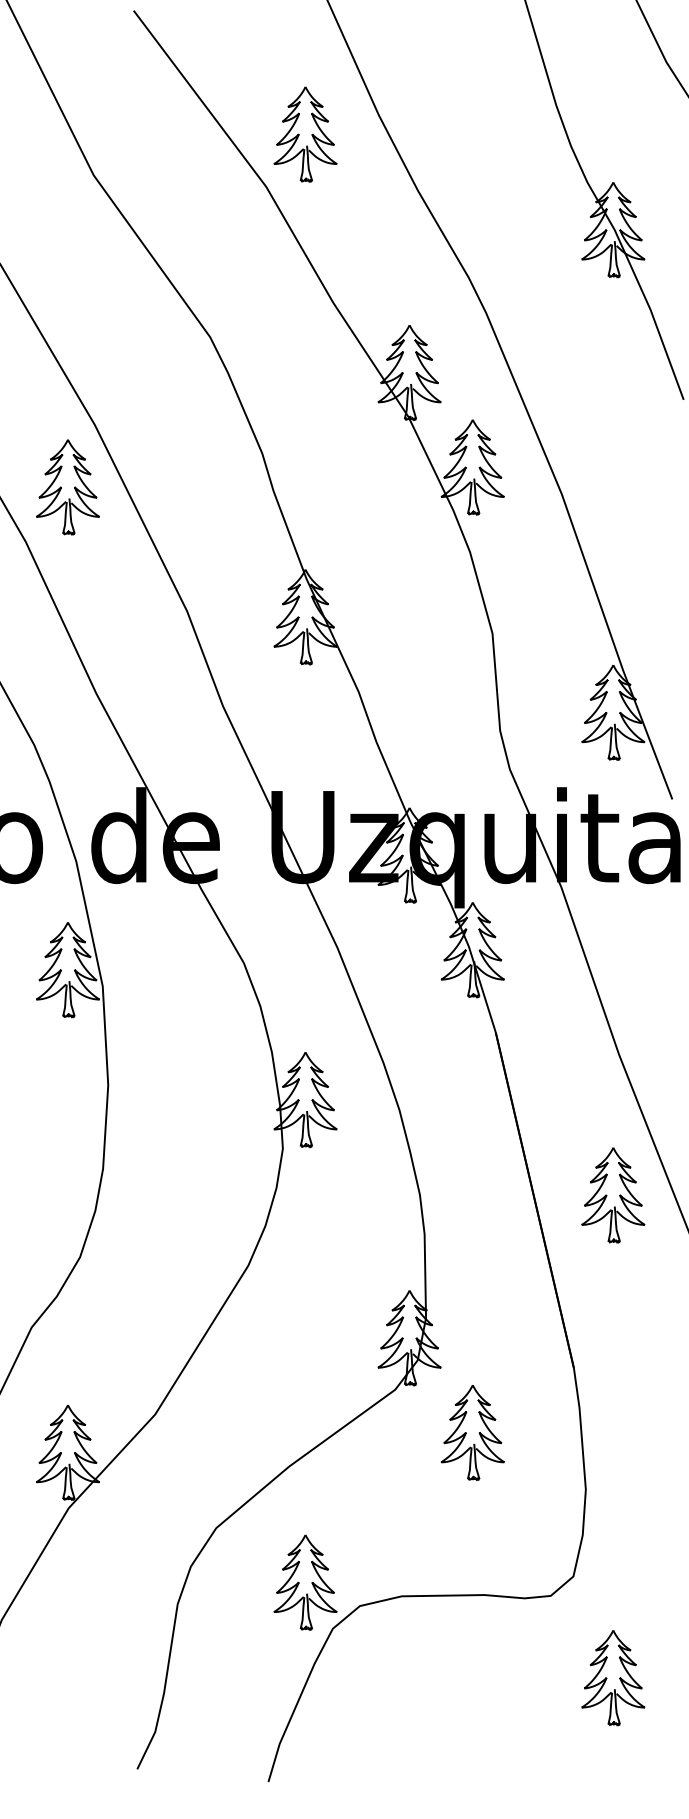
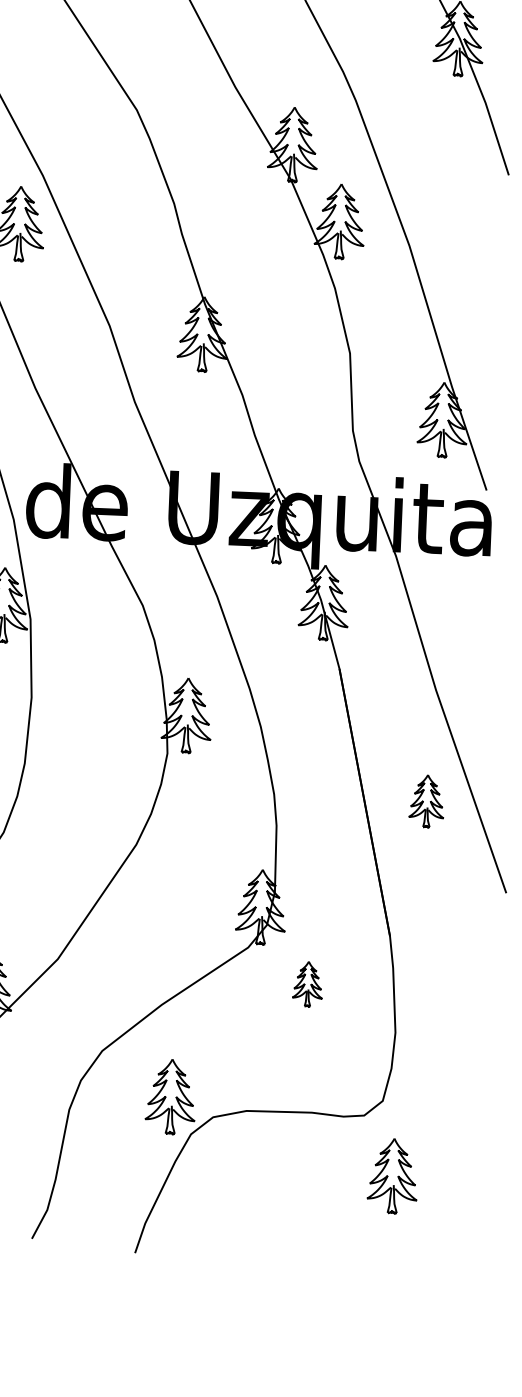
part: (613, 1195) -> (427, 801), size x0.7
part: (472, 1432) -> (307, 983), size x0.6
part: (613, 1678) -> (393, 1176), moved

